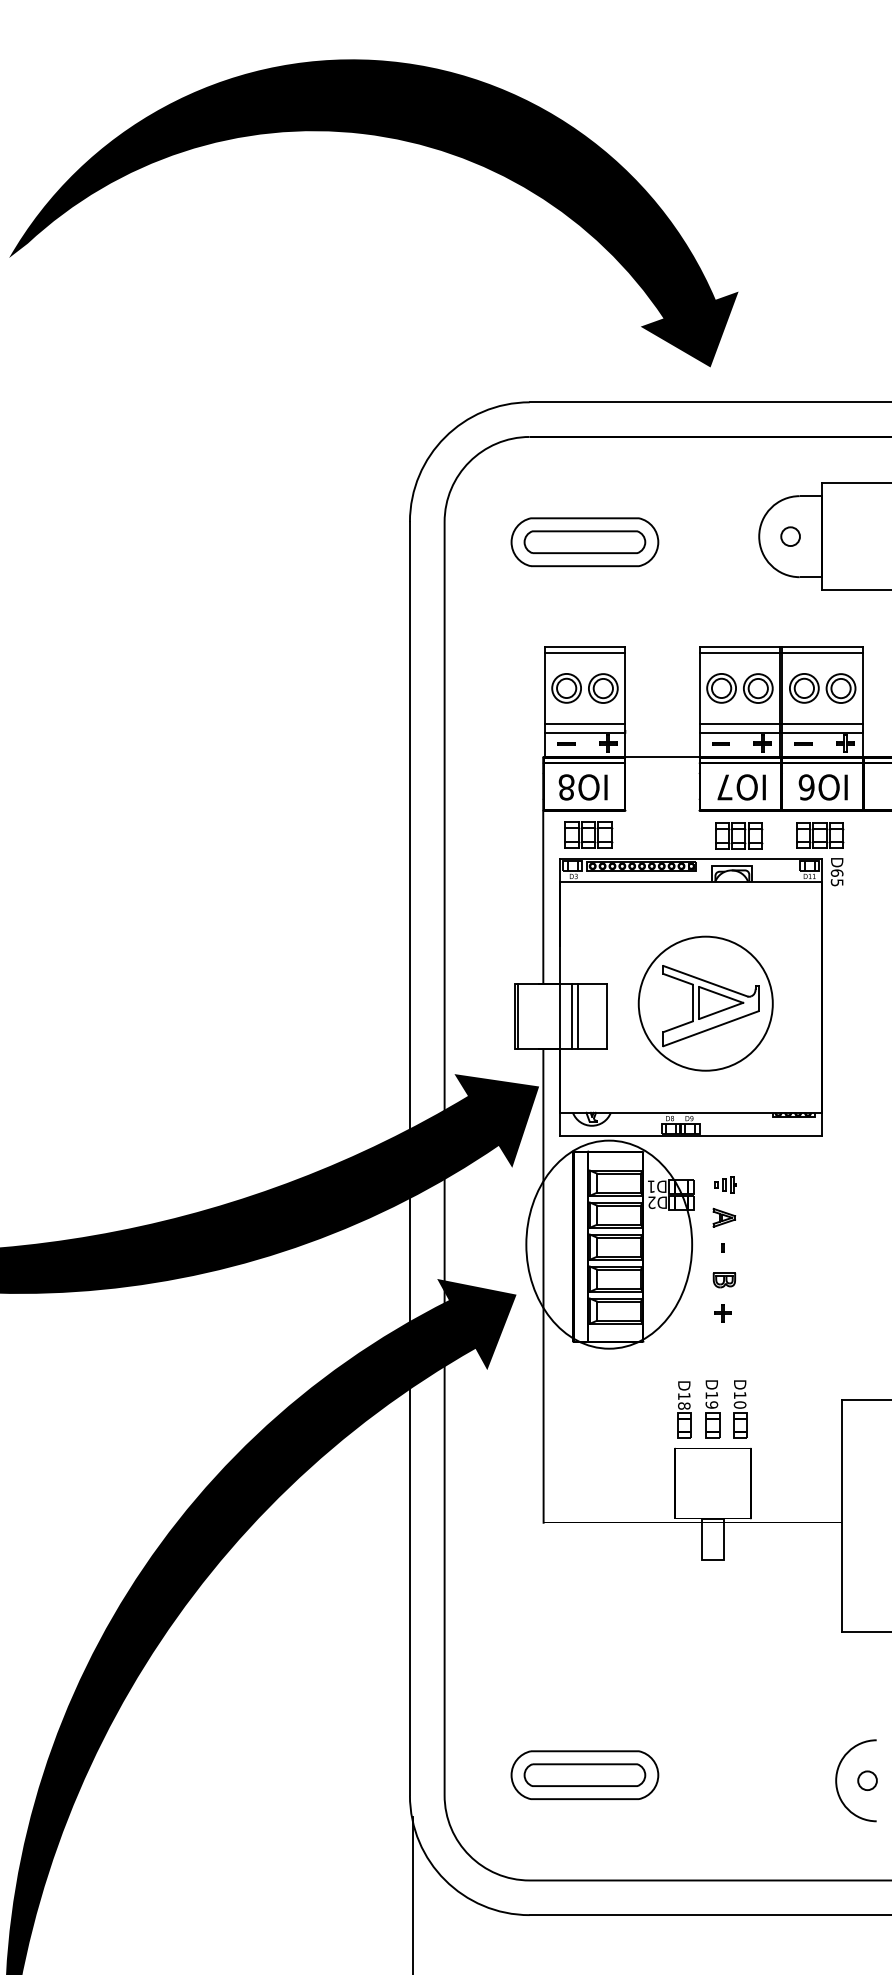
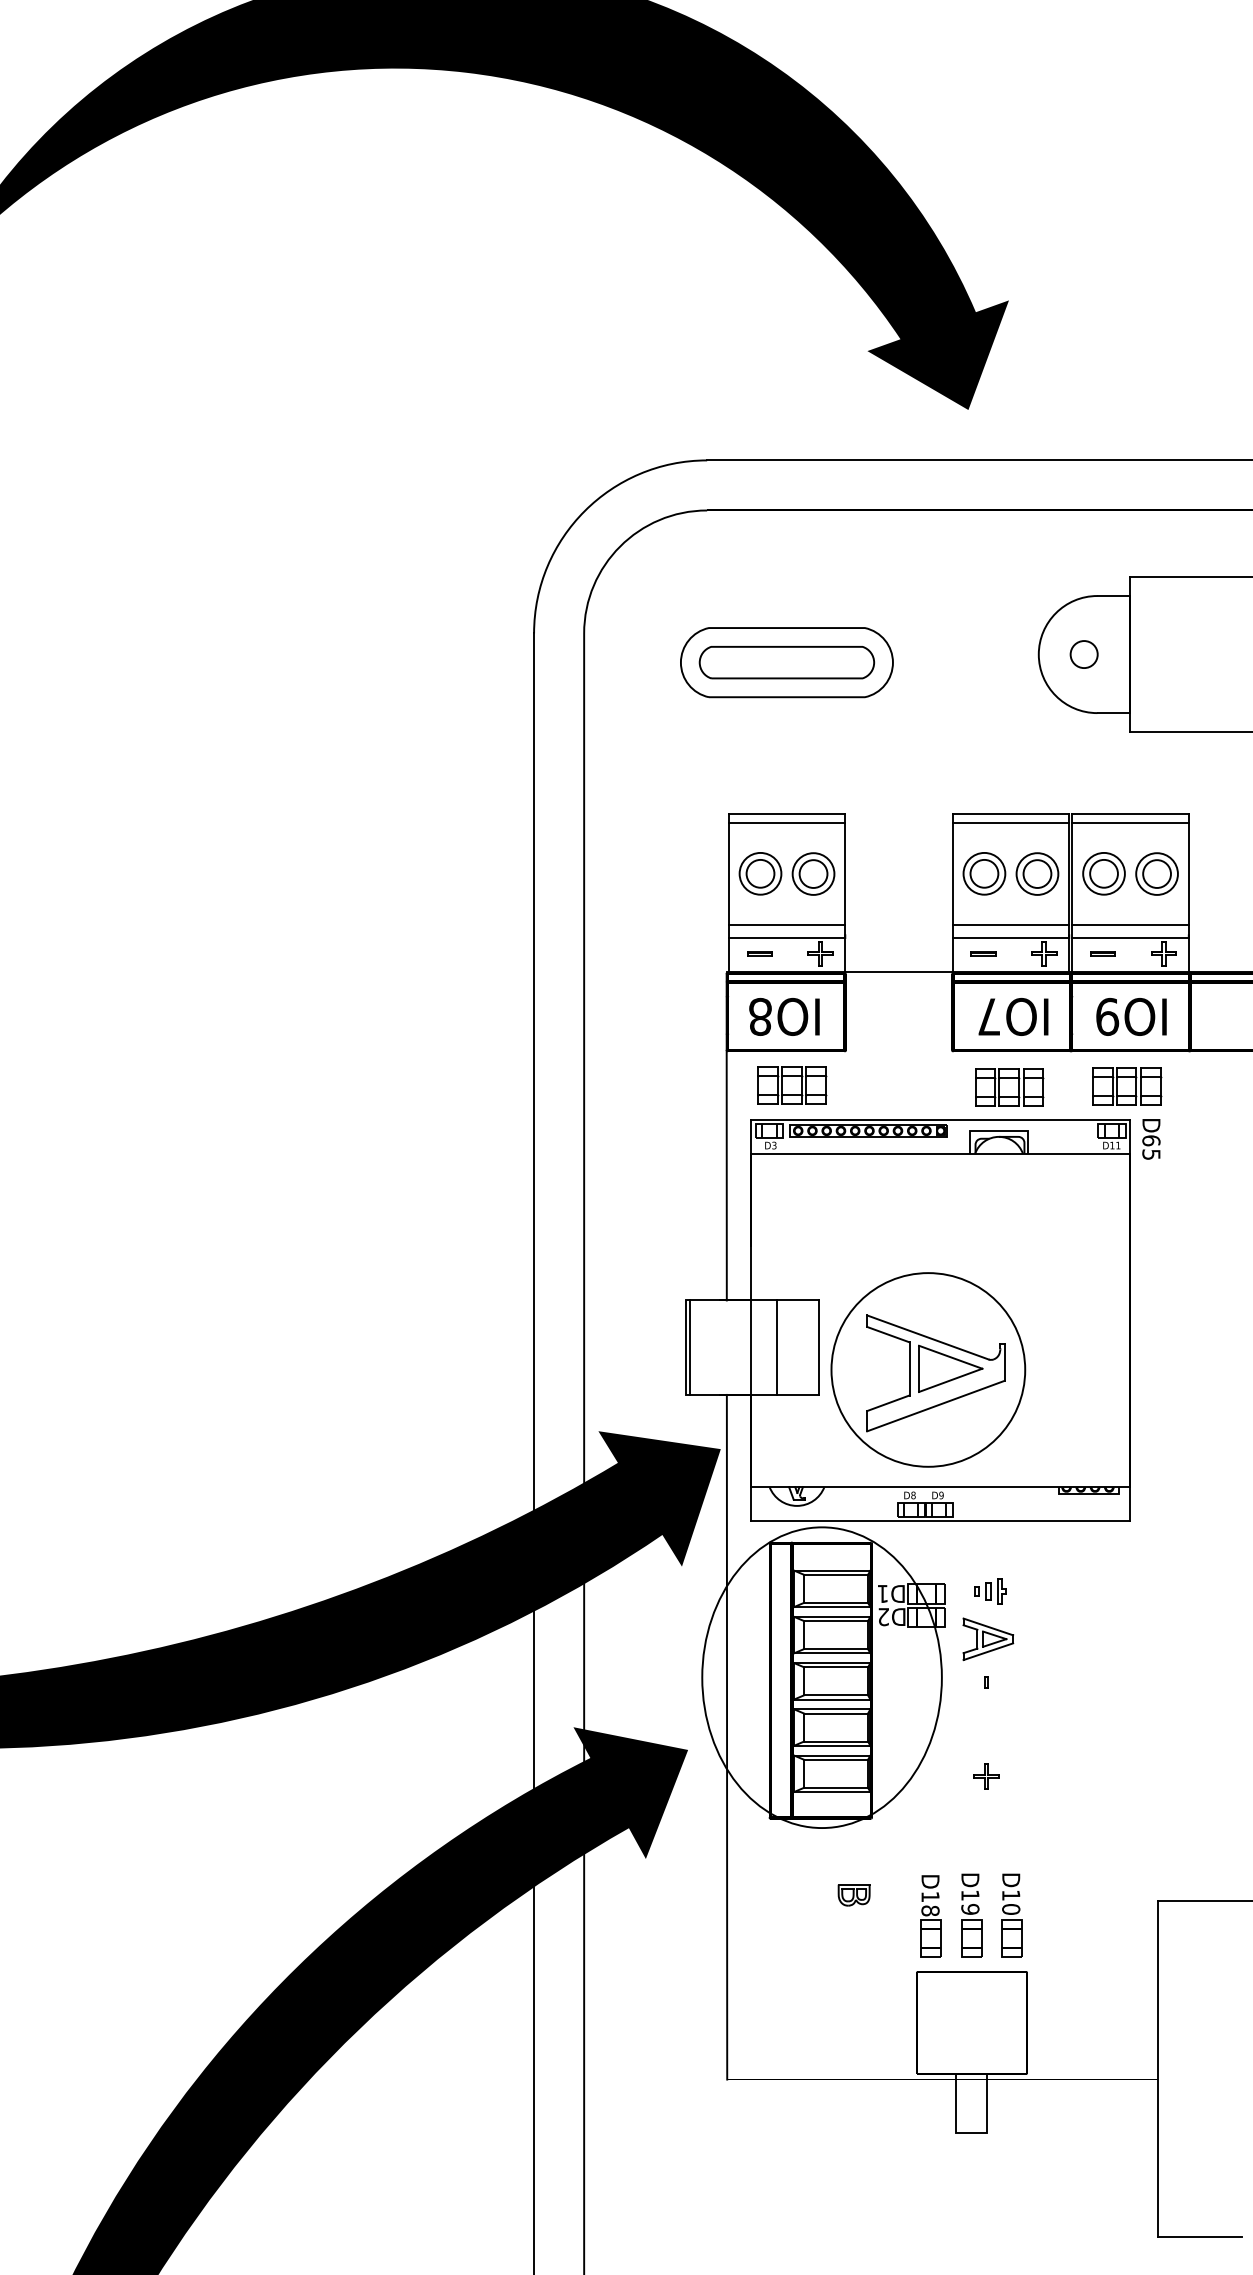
text: (806, 787) -> (1107, 1017), IO6 -> IO9
part: (705, 1003) -> (927, 1369), moved
line: (571, 1015) -> (767, 1346), removed
part: (724, 1217) -> (988, 1638), size x1.6
part: (724, 1280) -> (854, 1895), moved

